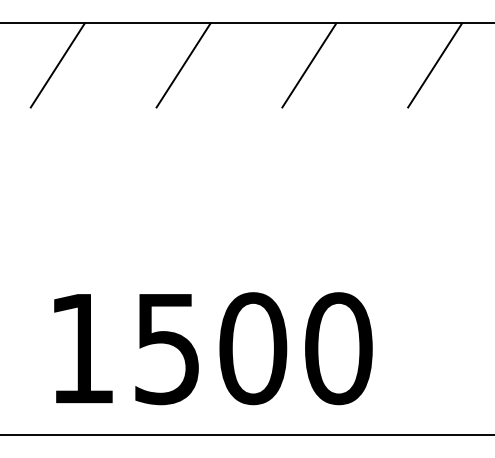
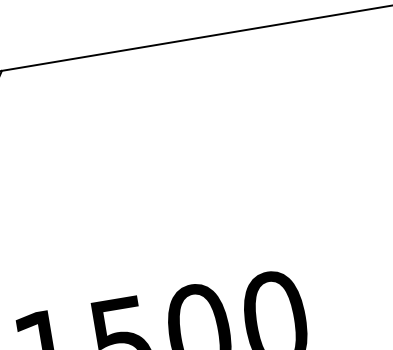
line: (183, 65) -> (95, 93), removed
line: (309, 65) -> (207, 74), removed
line: (435, 65) -> (319, 56), removed

